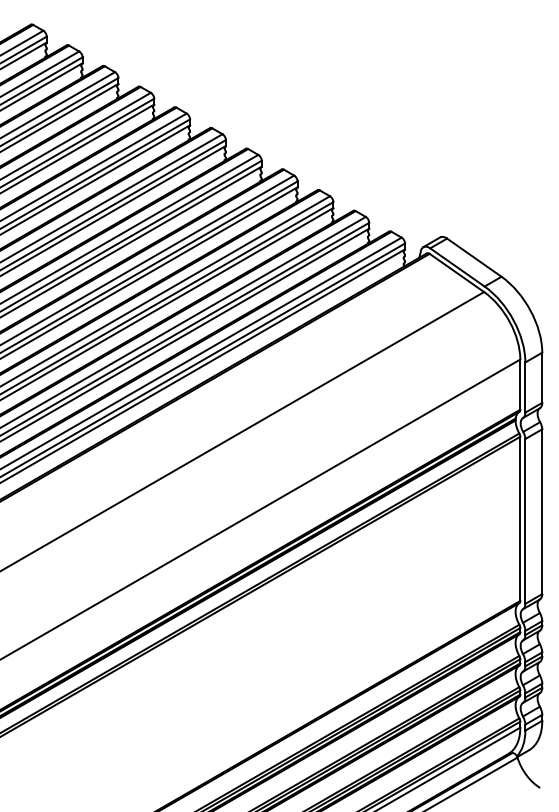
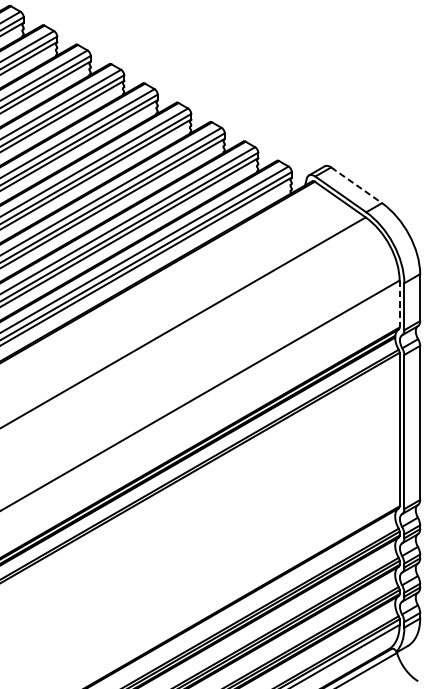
line: (474, 257) -> (356, 185), solid -> dashed
line: (520, 385) -> (399, 304), solid -> dashed

